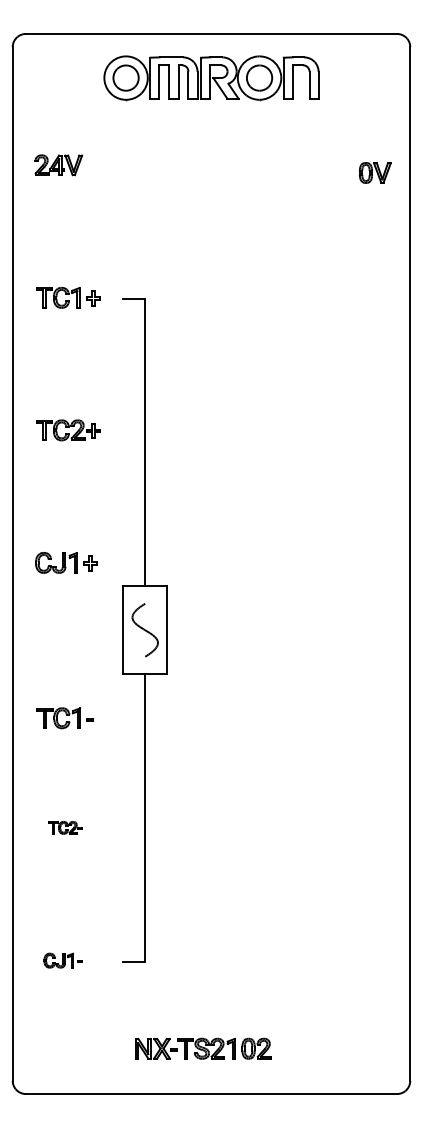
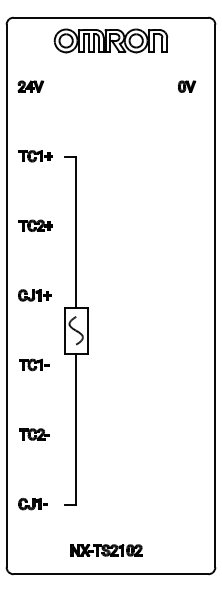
part: (376, 172) -> (187, 86), moved
part: (65, 717) -> (34, 364), moved
part: (65, 827) -> (34, 434), size x1.67
part: (61, 961) -> (32, 504), size x1.43

